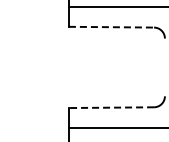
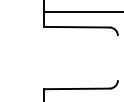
line: (111, 27) -> (77, 27), dashed -> solid
line: (111, 107) -> (77, 88), dashed -> solid

